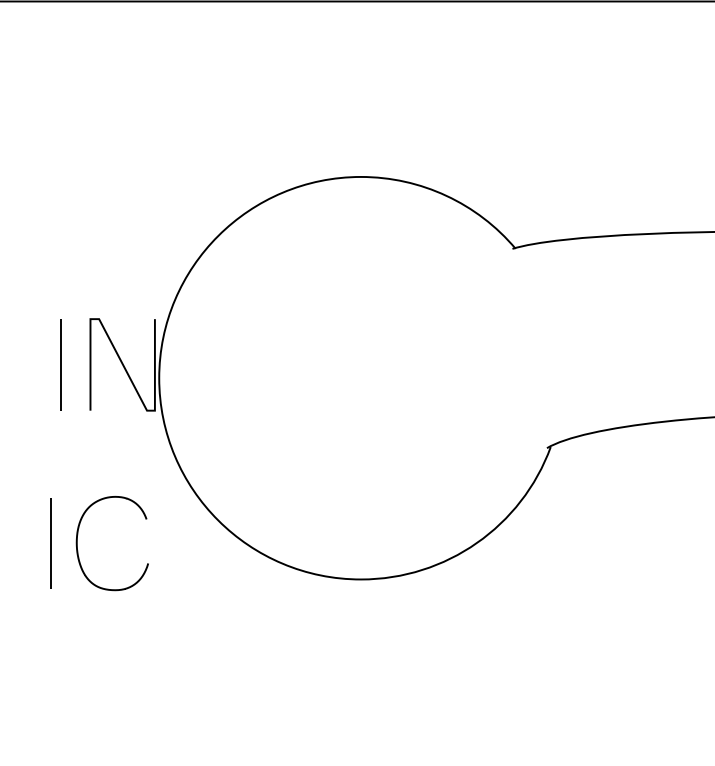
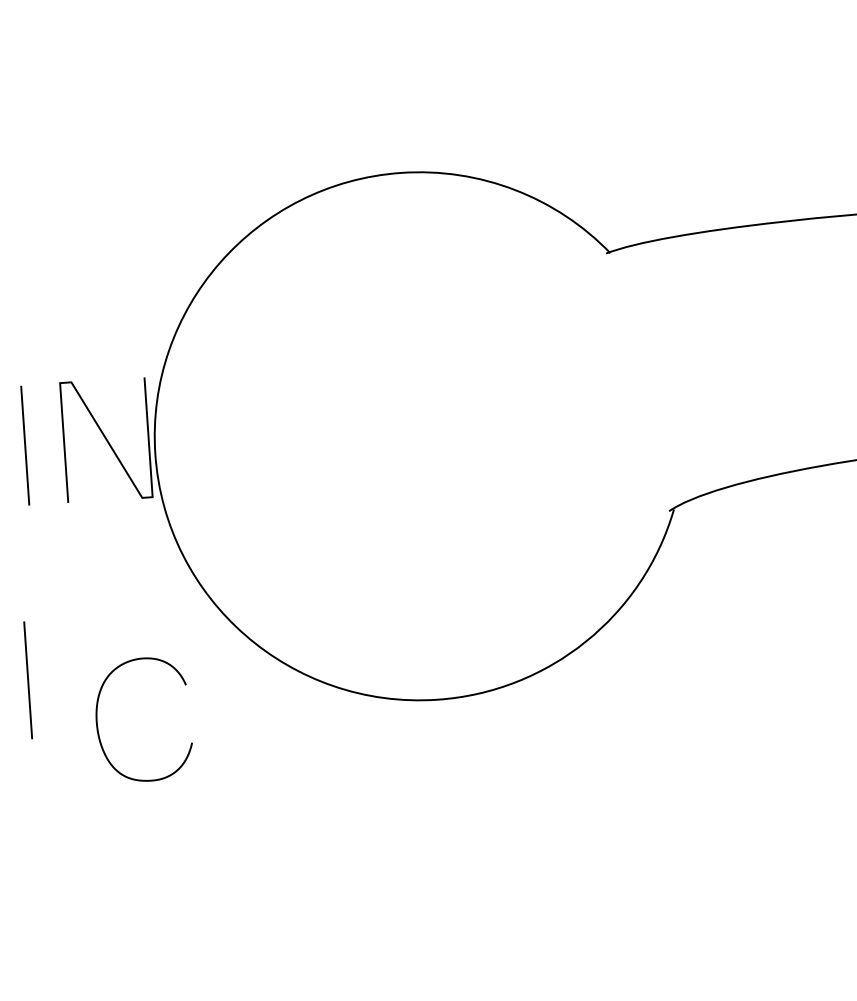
curve: (78, 550) -> (99, 731), moved

